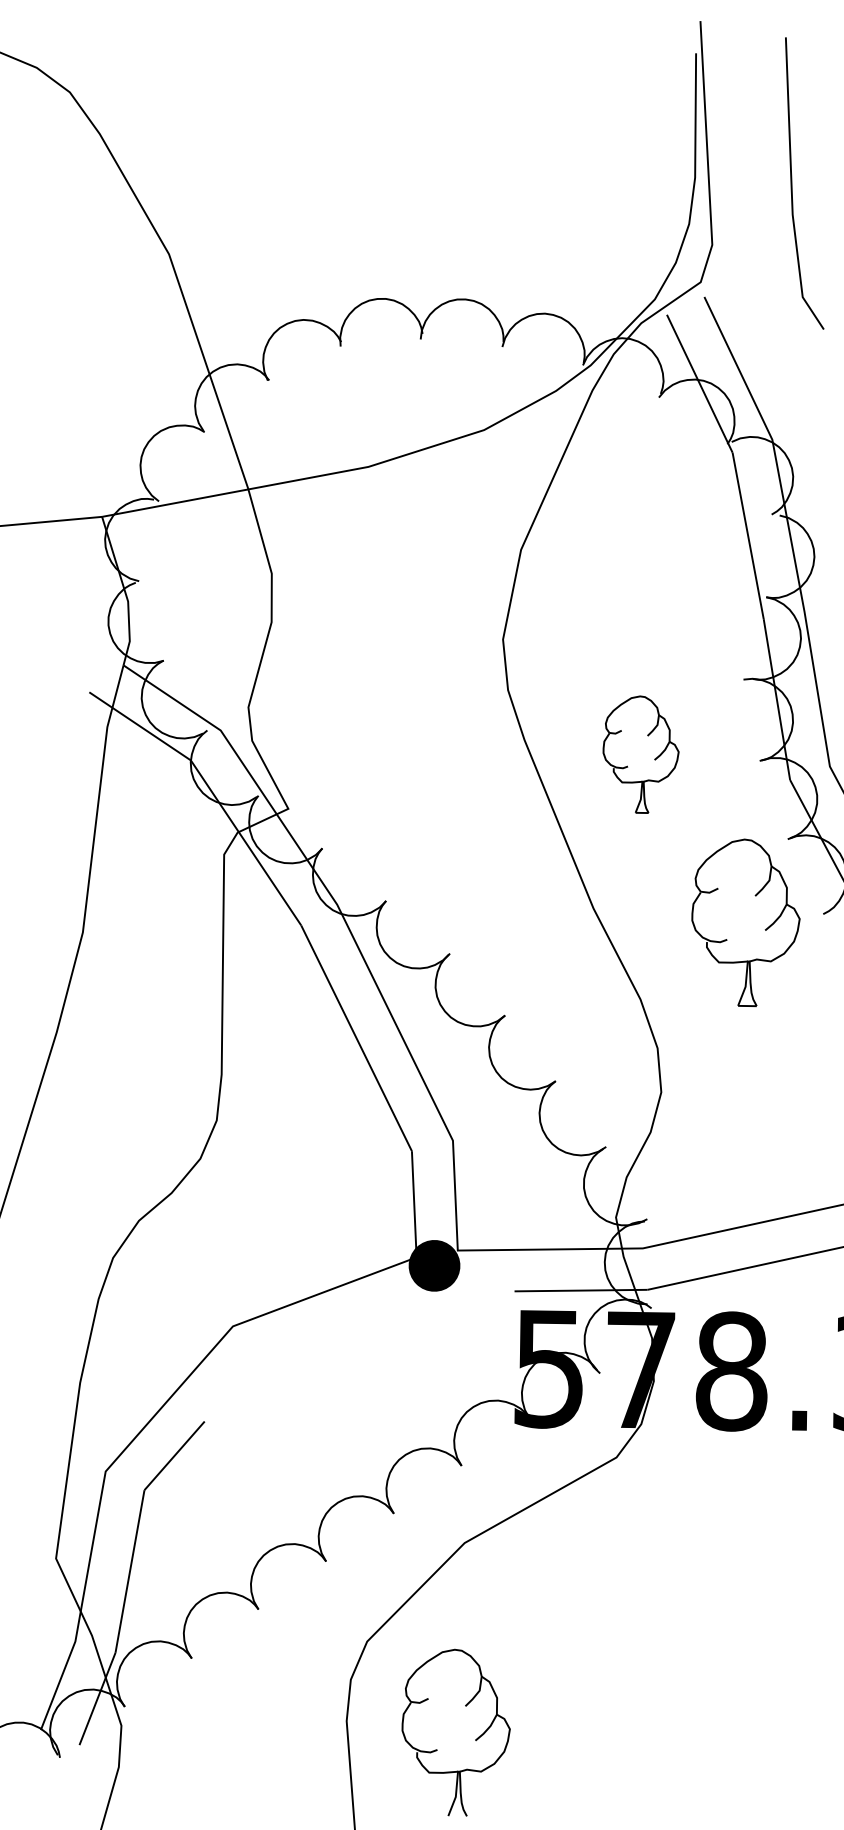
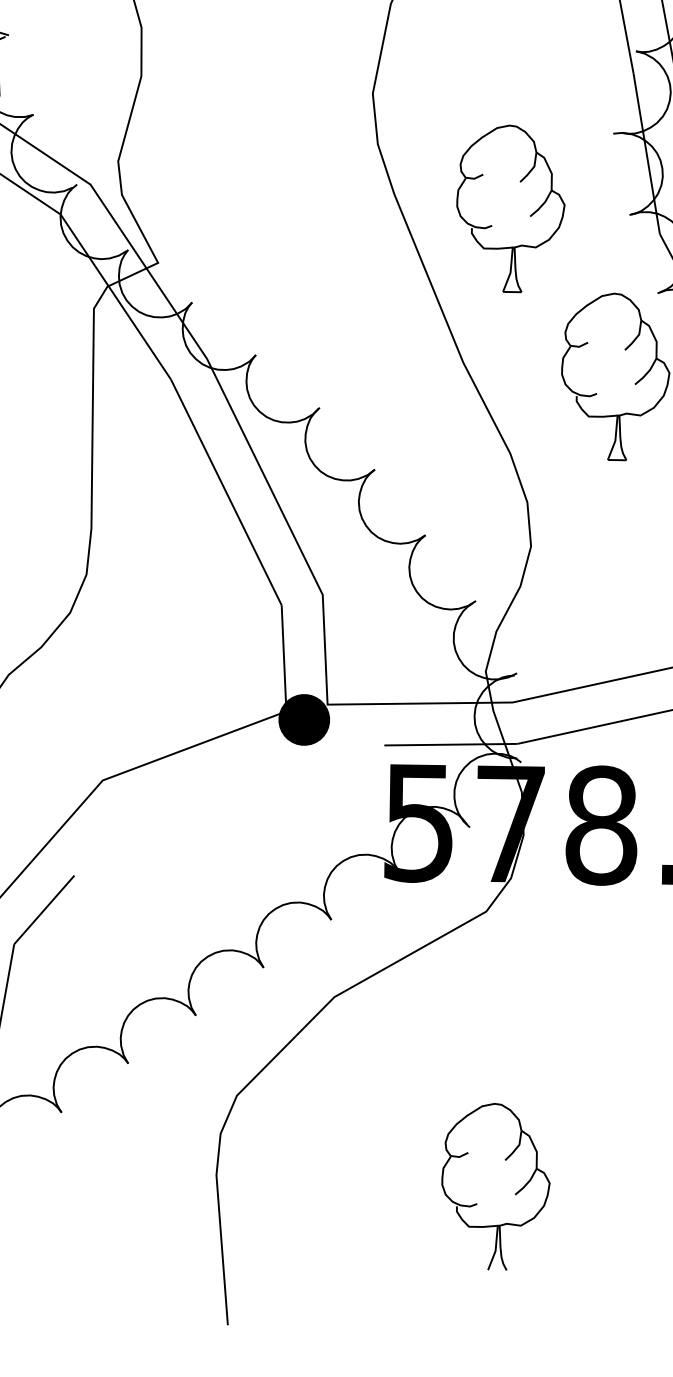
part: (640, 754) -> (510, 208), size x1.43
part: (455, 1732) -> (495, 1186), moved

